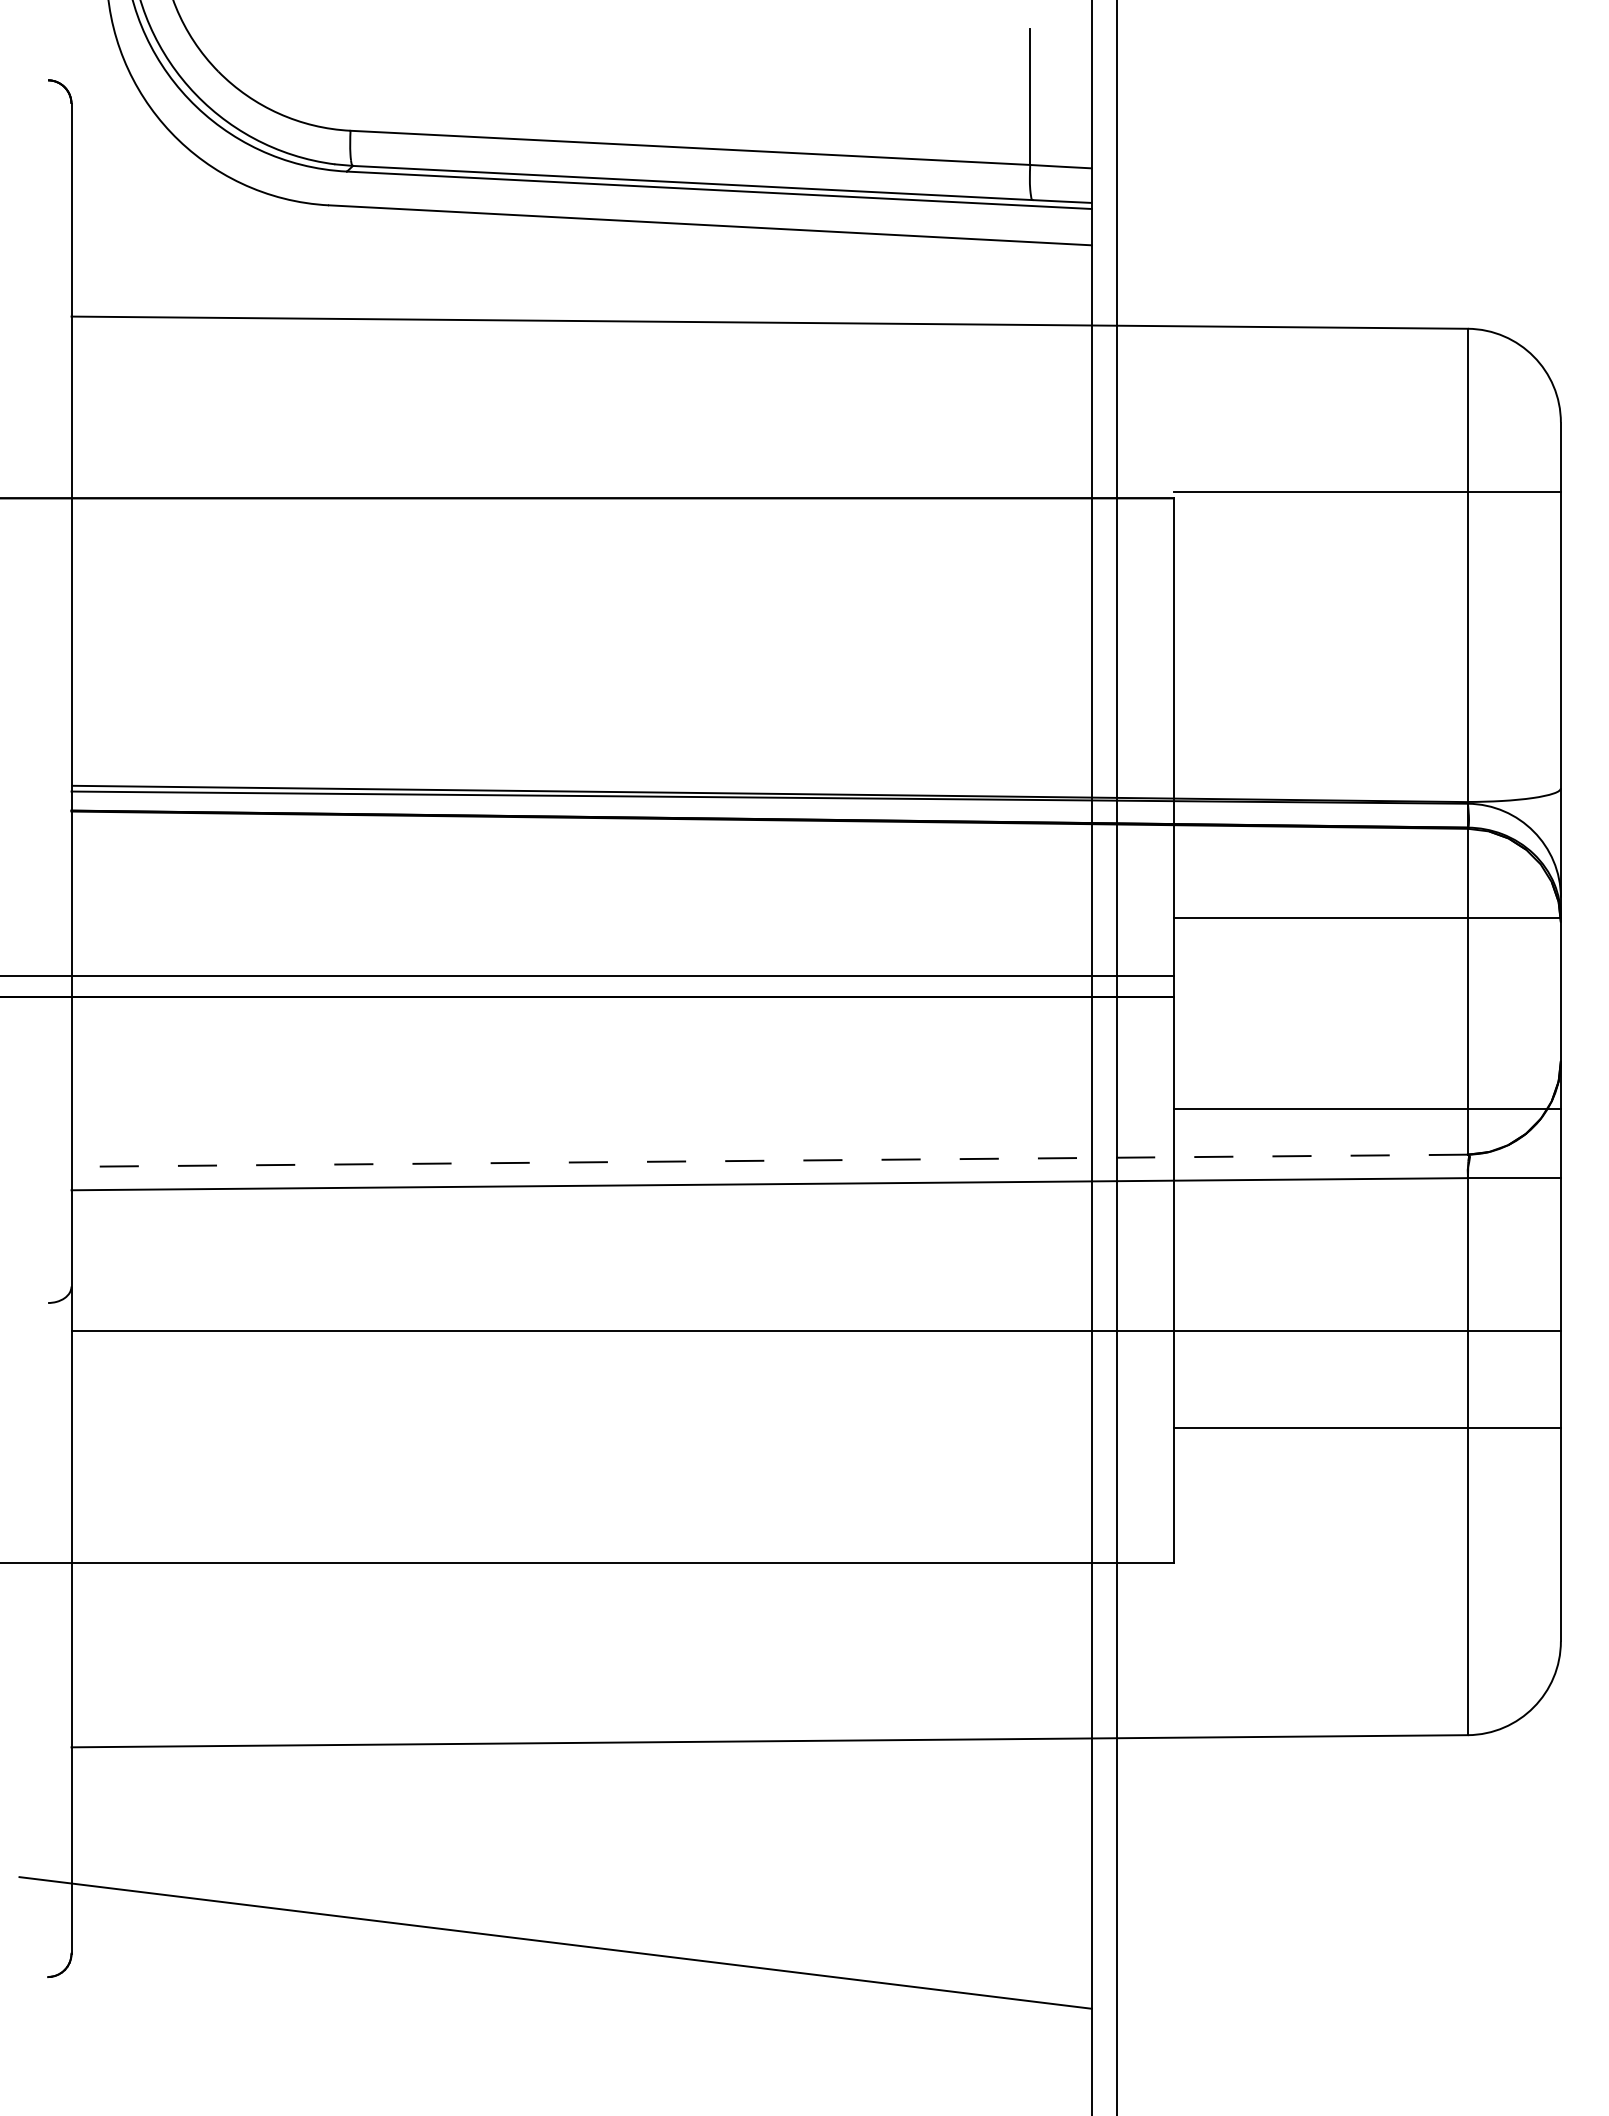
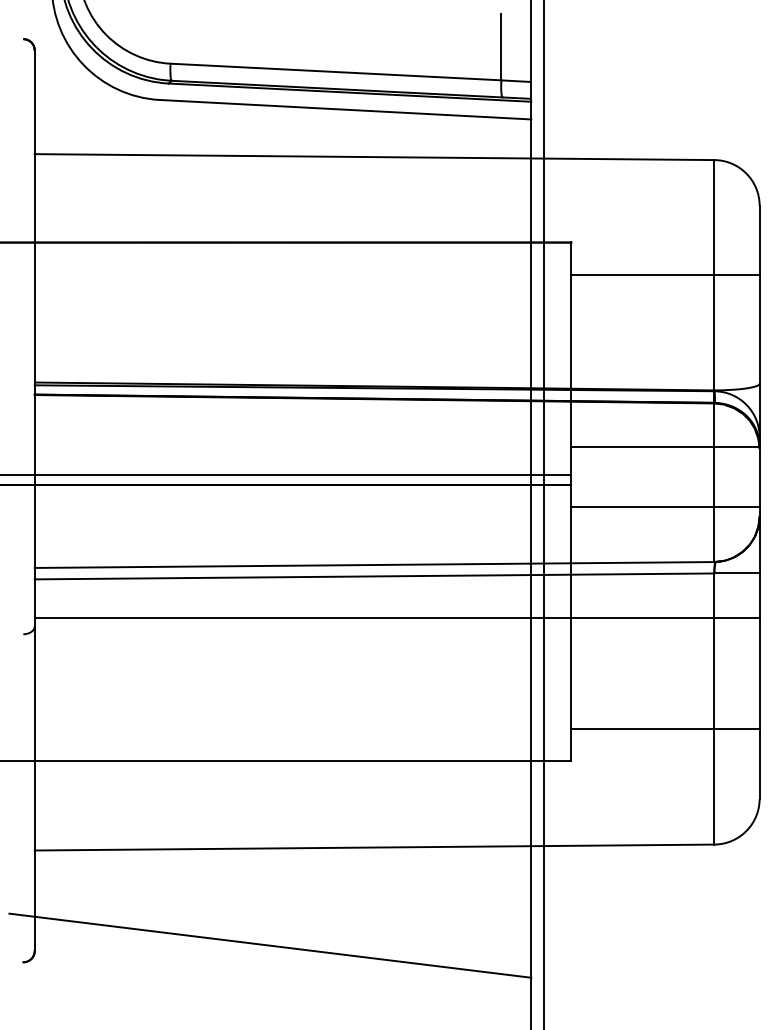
line: (1367, 491) -> (665, 275), moved
line: (1367, 1108) -> (665, 506), moved
line: (769, 1161) -> (374, 565), dashed -> solid
line: (814, 1330) -> (396, 617), moved
line: (1367, 1428) -> (665, 729), moved

